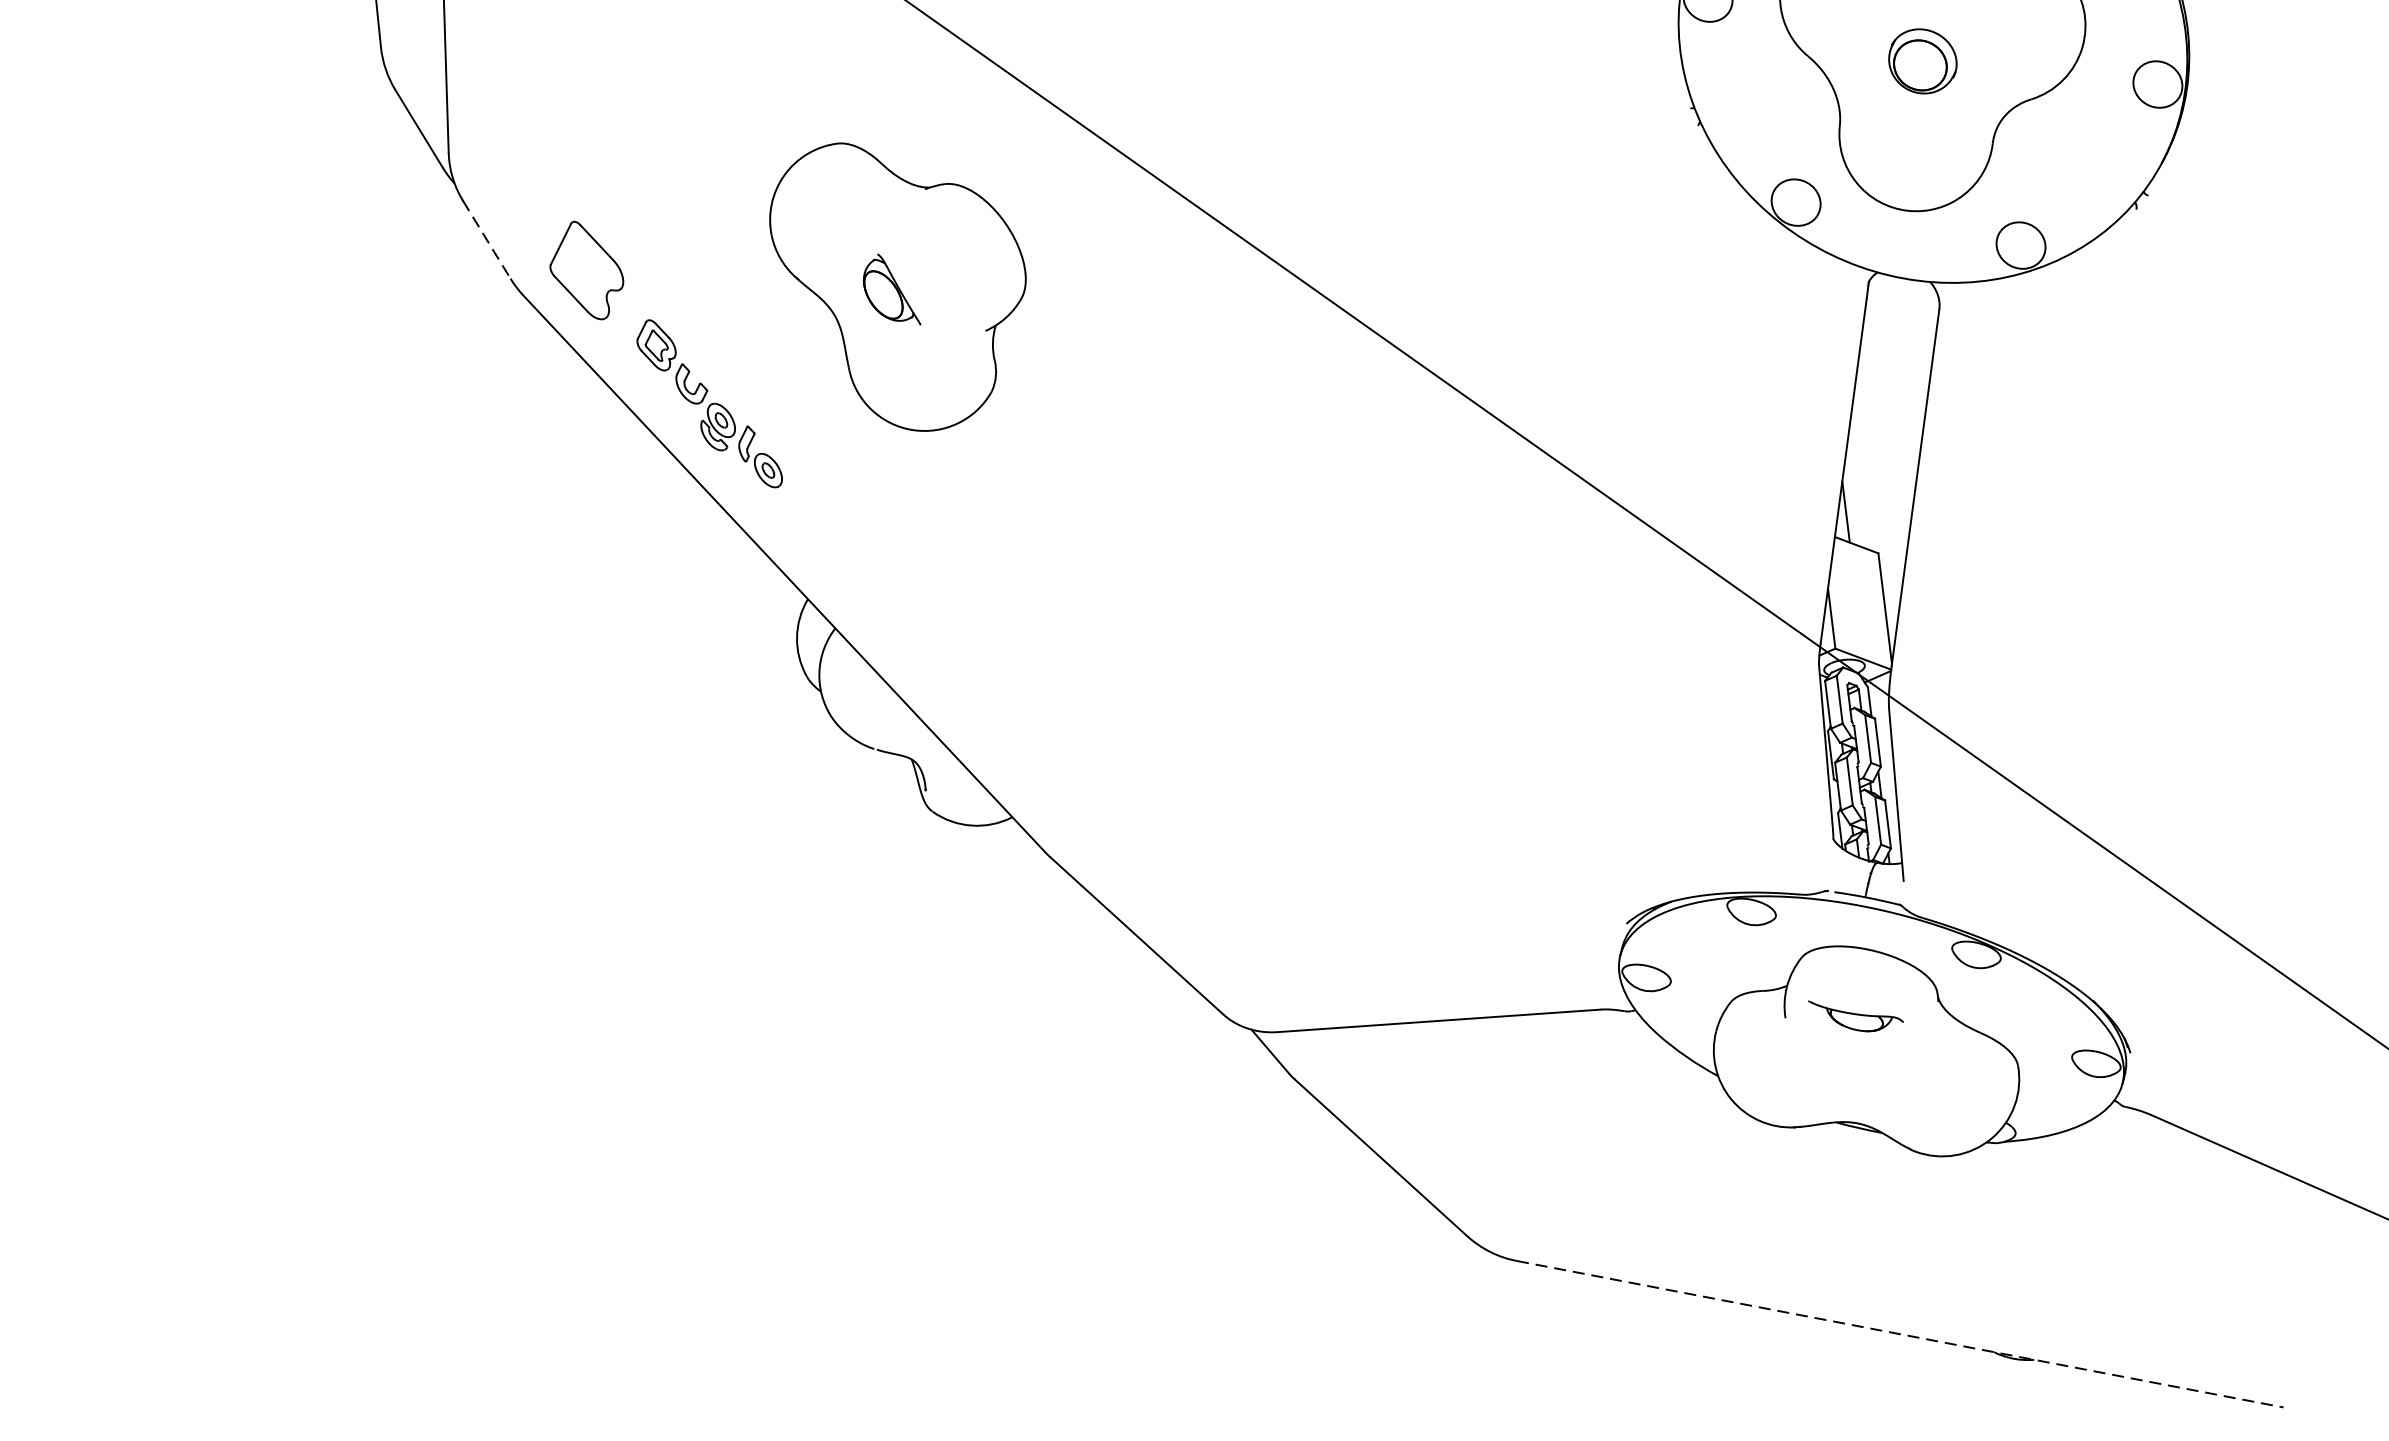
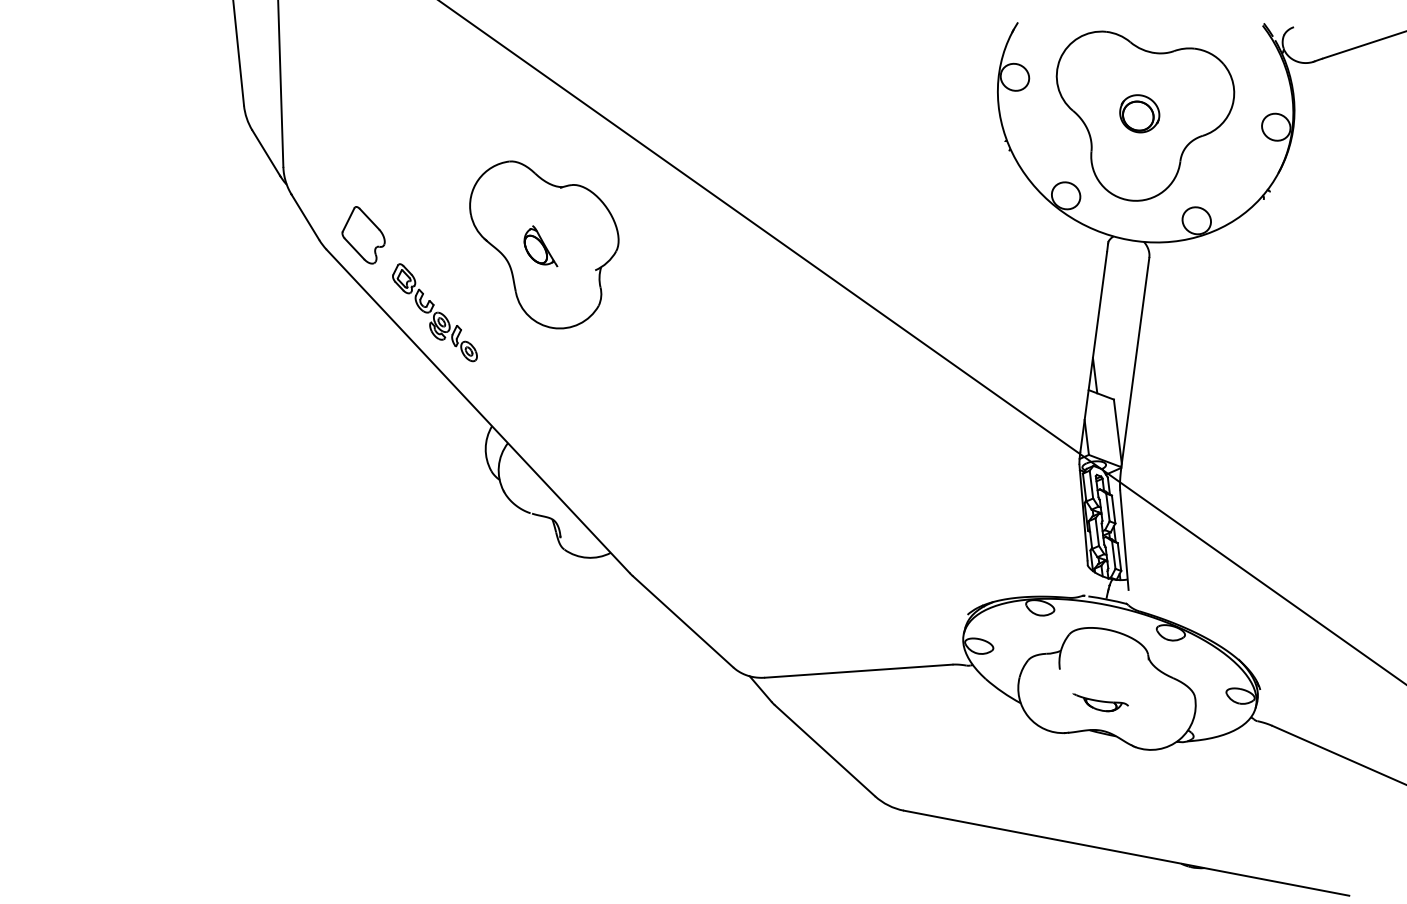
line: (486, 239) -> (305, 217), dashed -> solid
part: (1855, 1016) -> (1100, 702), moved
line: (1900, 1334) -> (1126, 853), dashed -> solid

